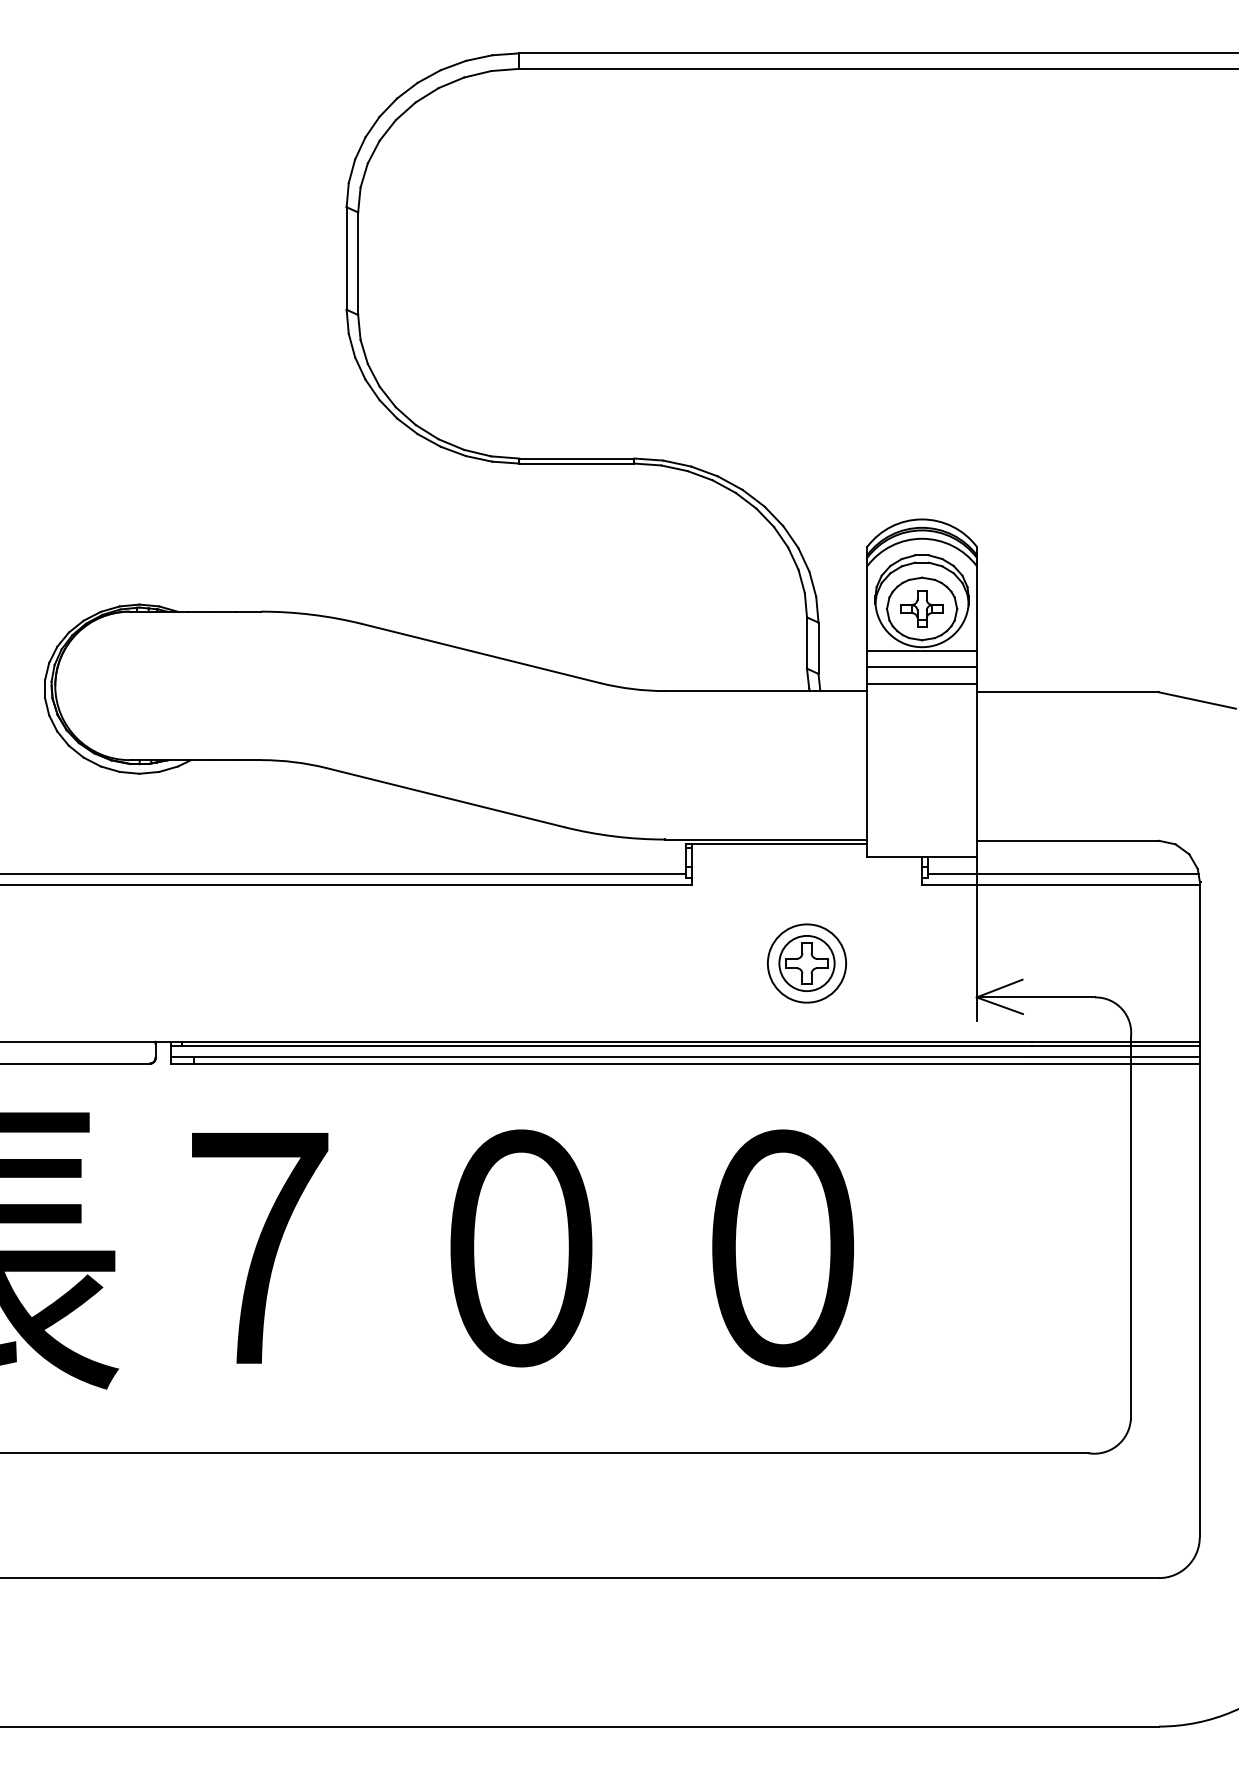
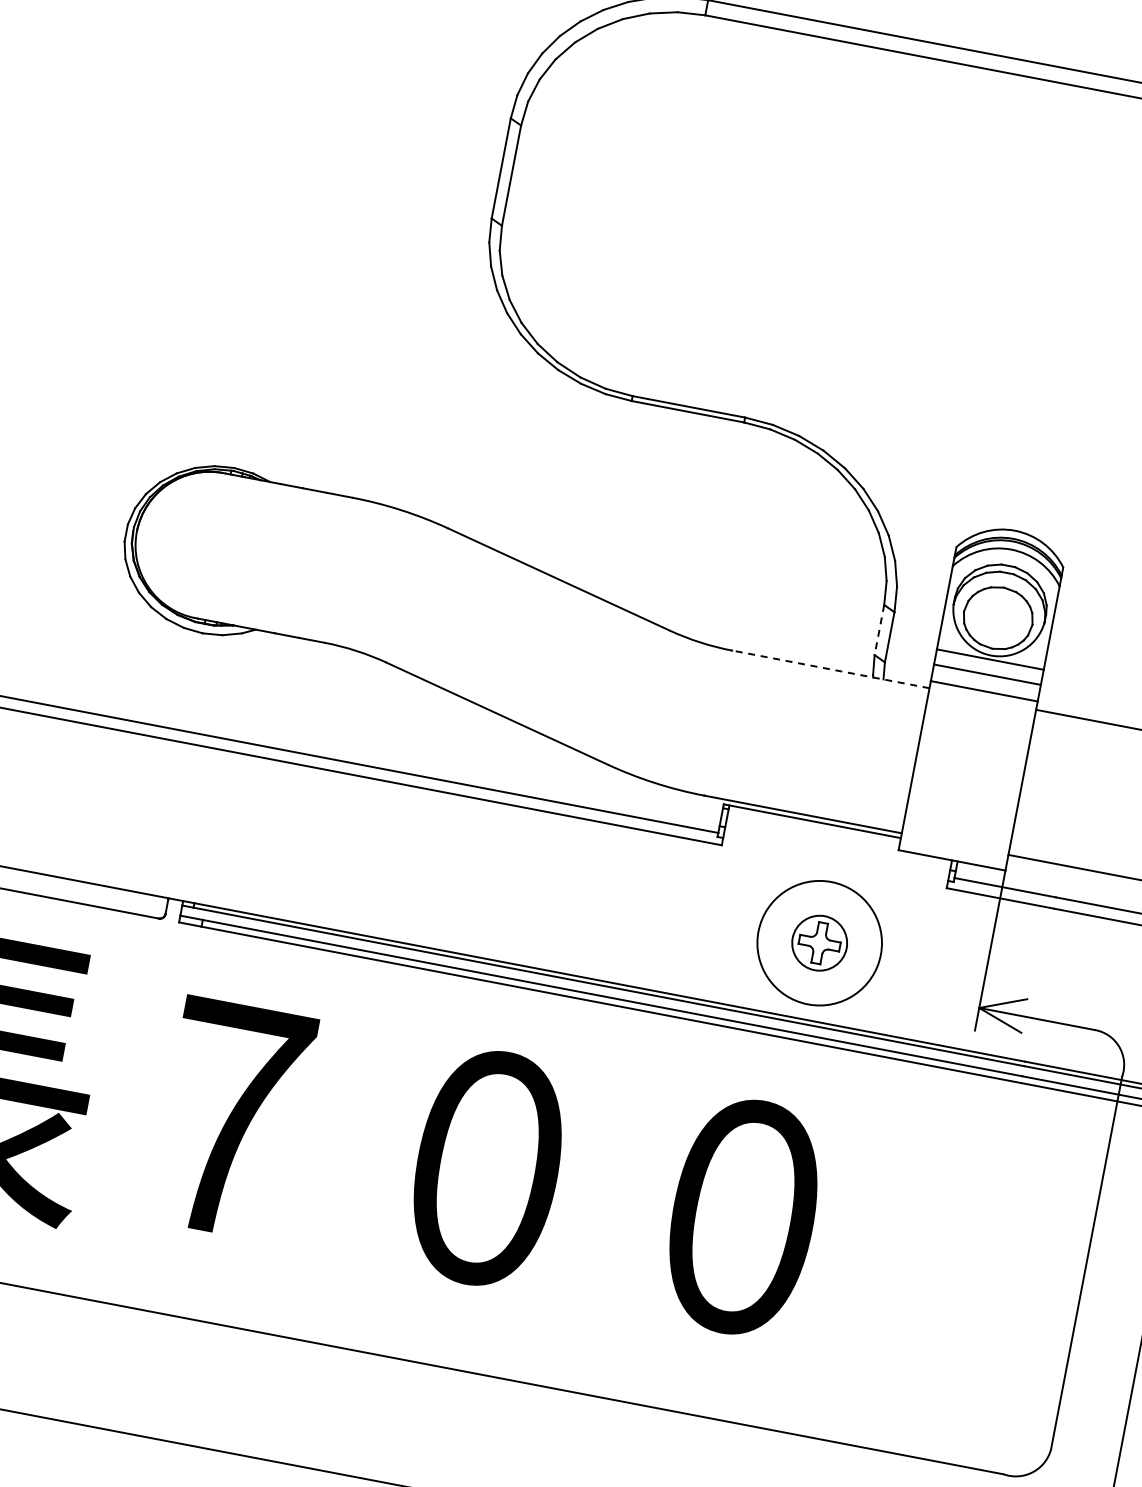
part: (921, 608) -> (997, 617), removed
line: (807, 643) -> (879, 630), solid -> dashed
line: (766, 691) -> (830, 669), solid -> dashed
circle: (806, 963) -> (819, 943), size x1.6

